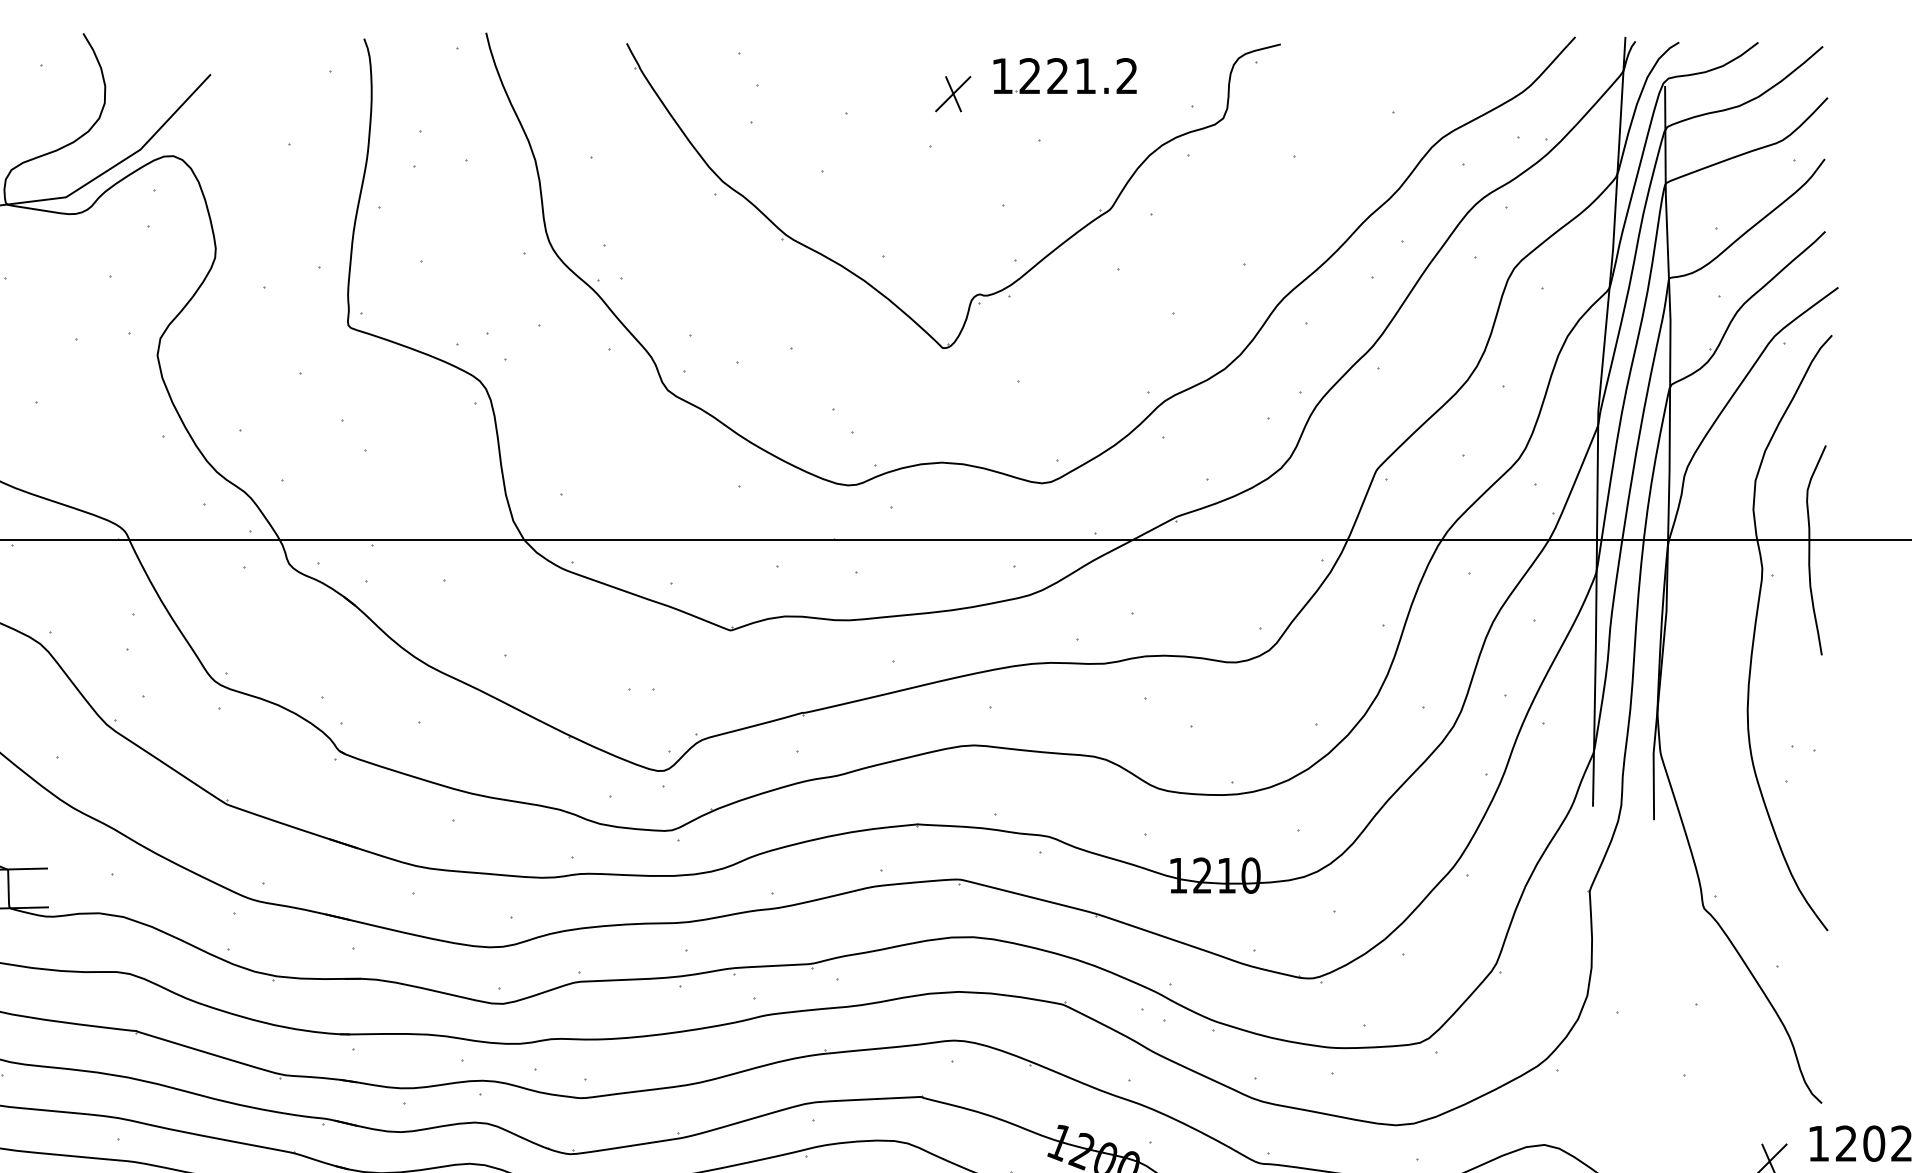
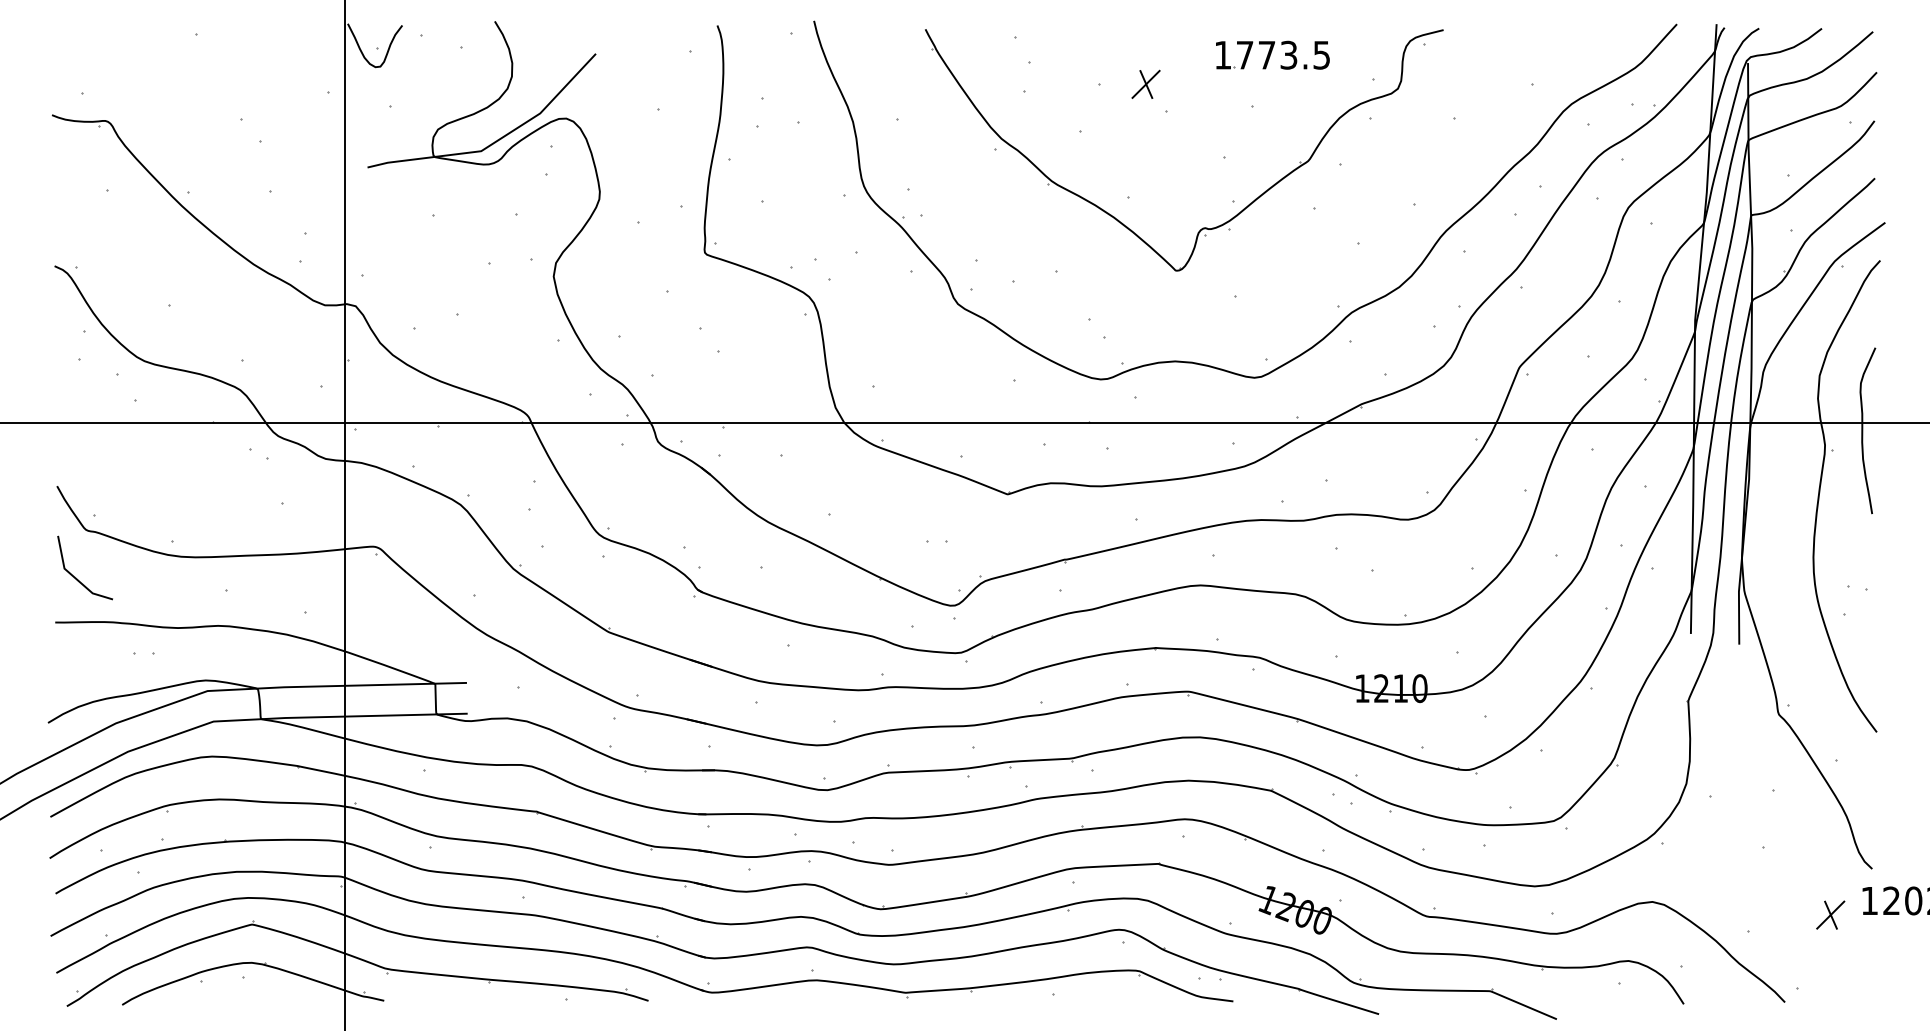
text: (1077, 75) -> (1282, 54), 1221.2 -> 1773.5
part: (952, 92) -> (1145, 83), moved

